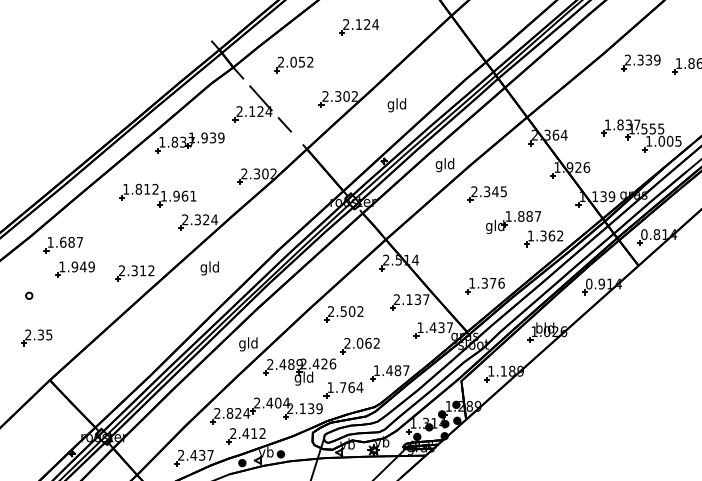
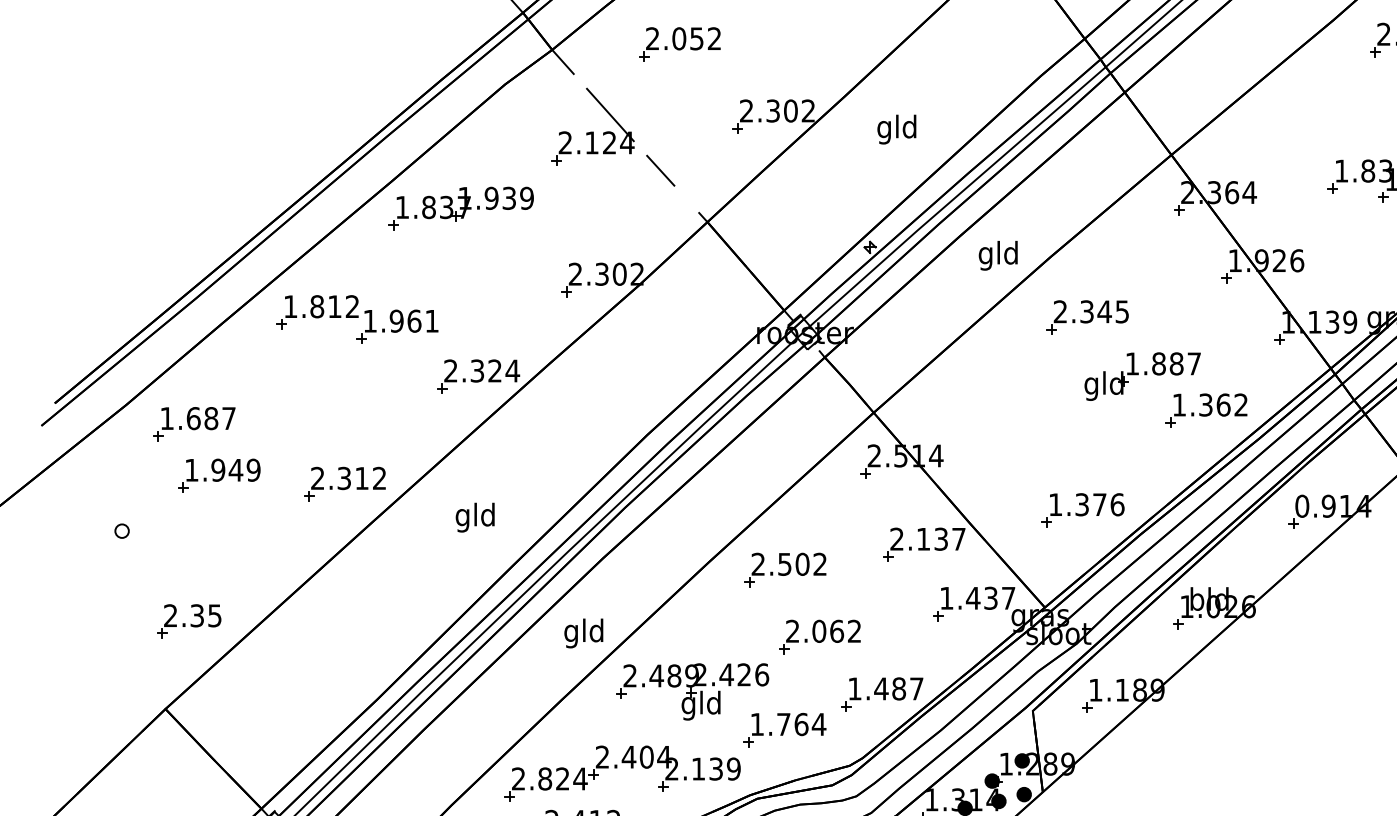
part: (157, 195) -> (356, 319), moved
text: (209, 268) -> (474, 517), moved
part: (36, 337) -> (187, 621), moved

